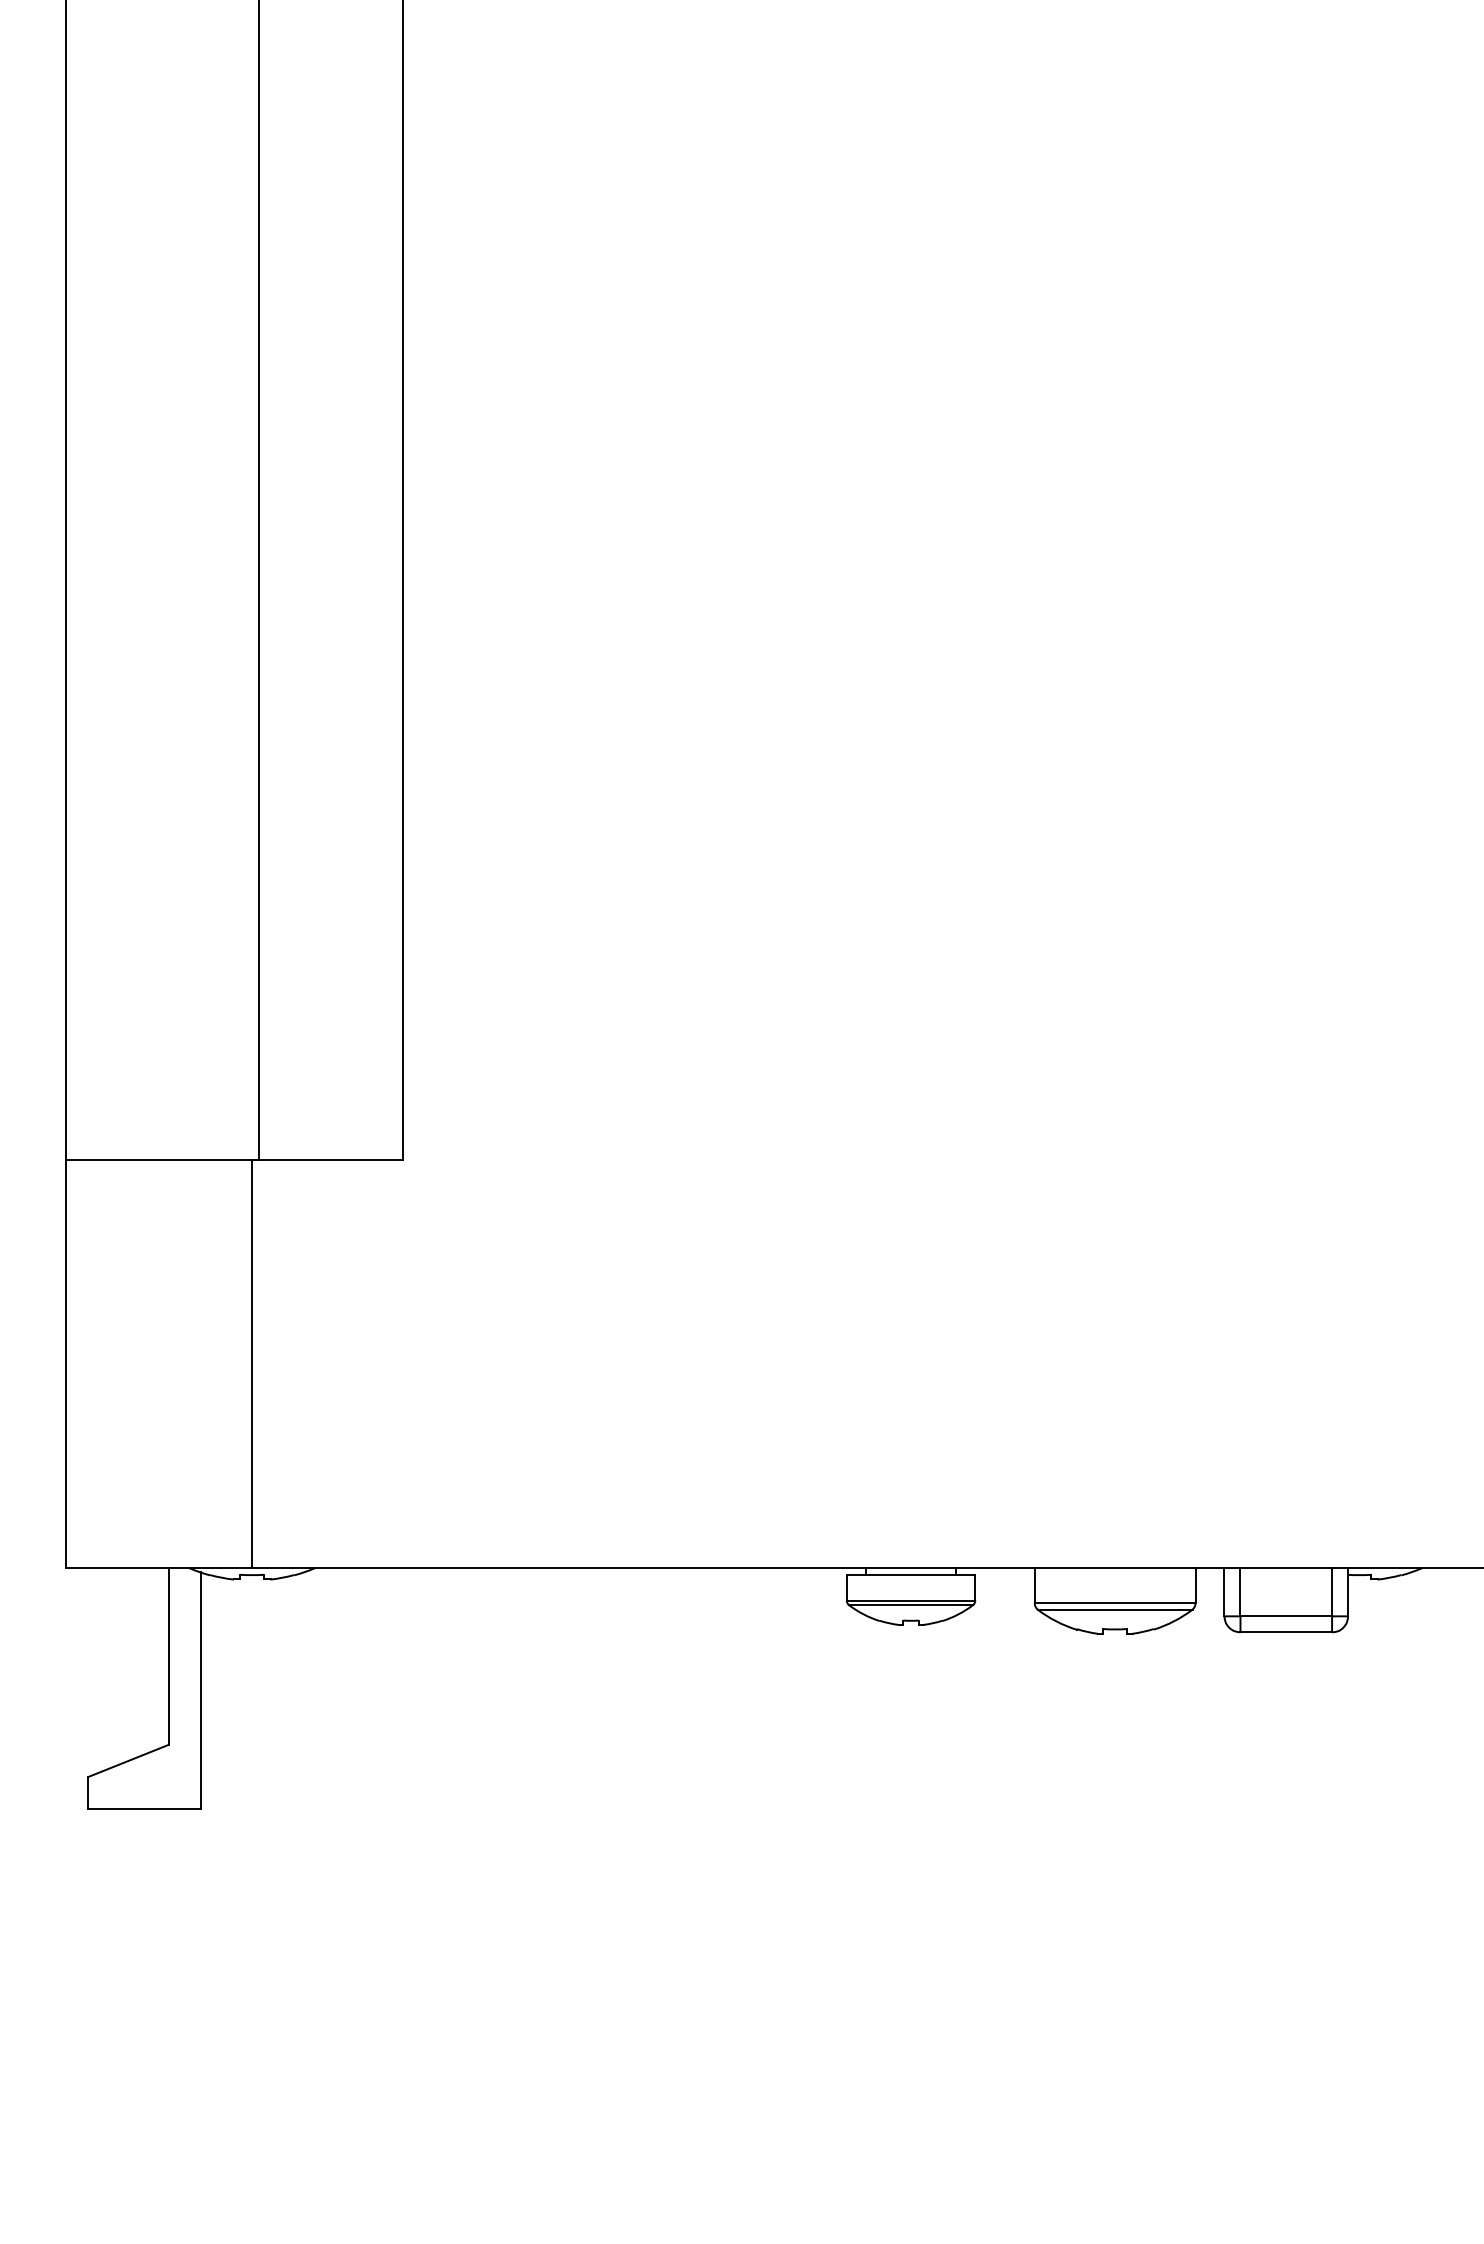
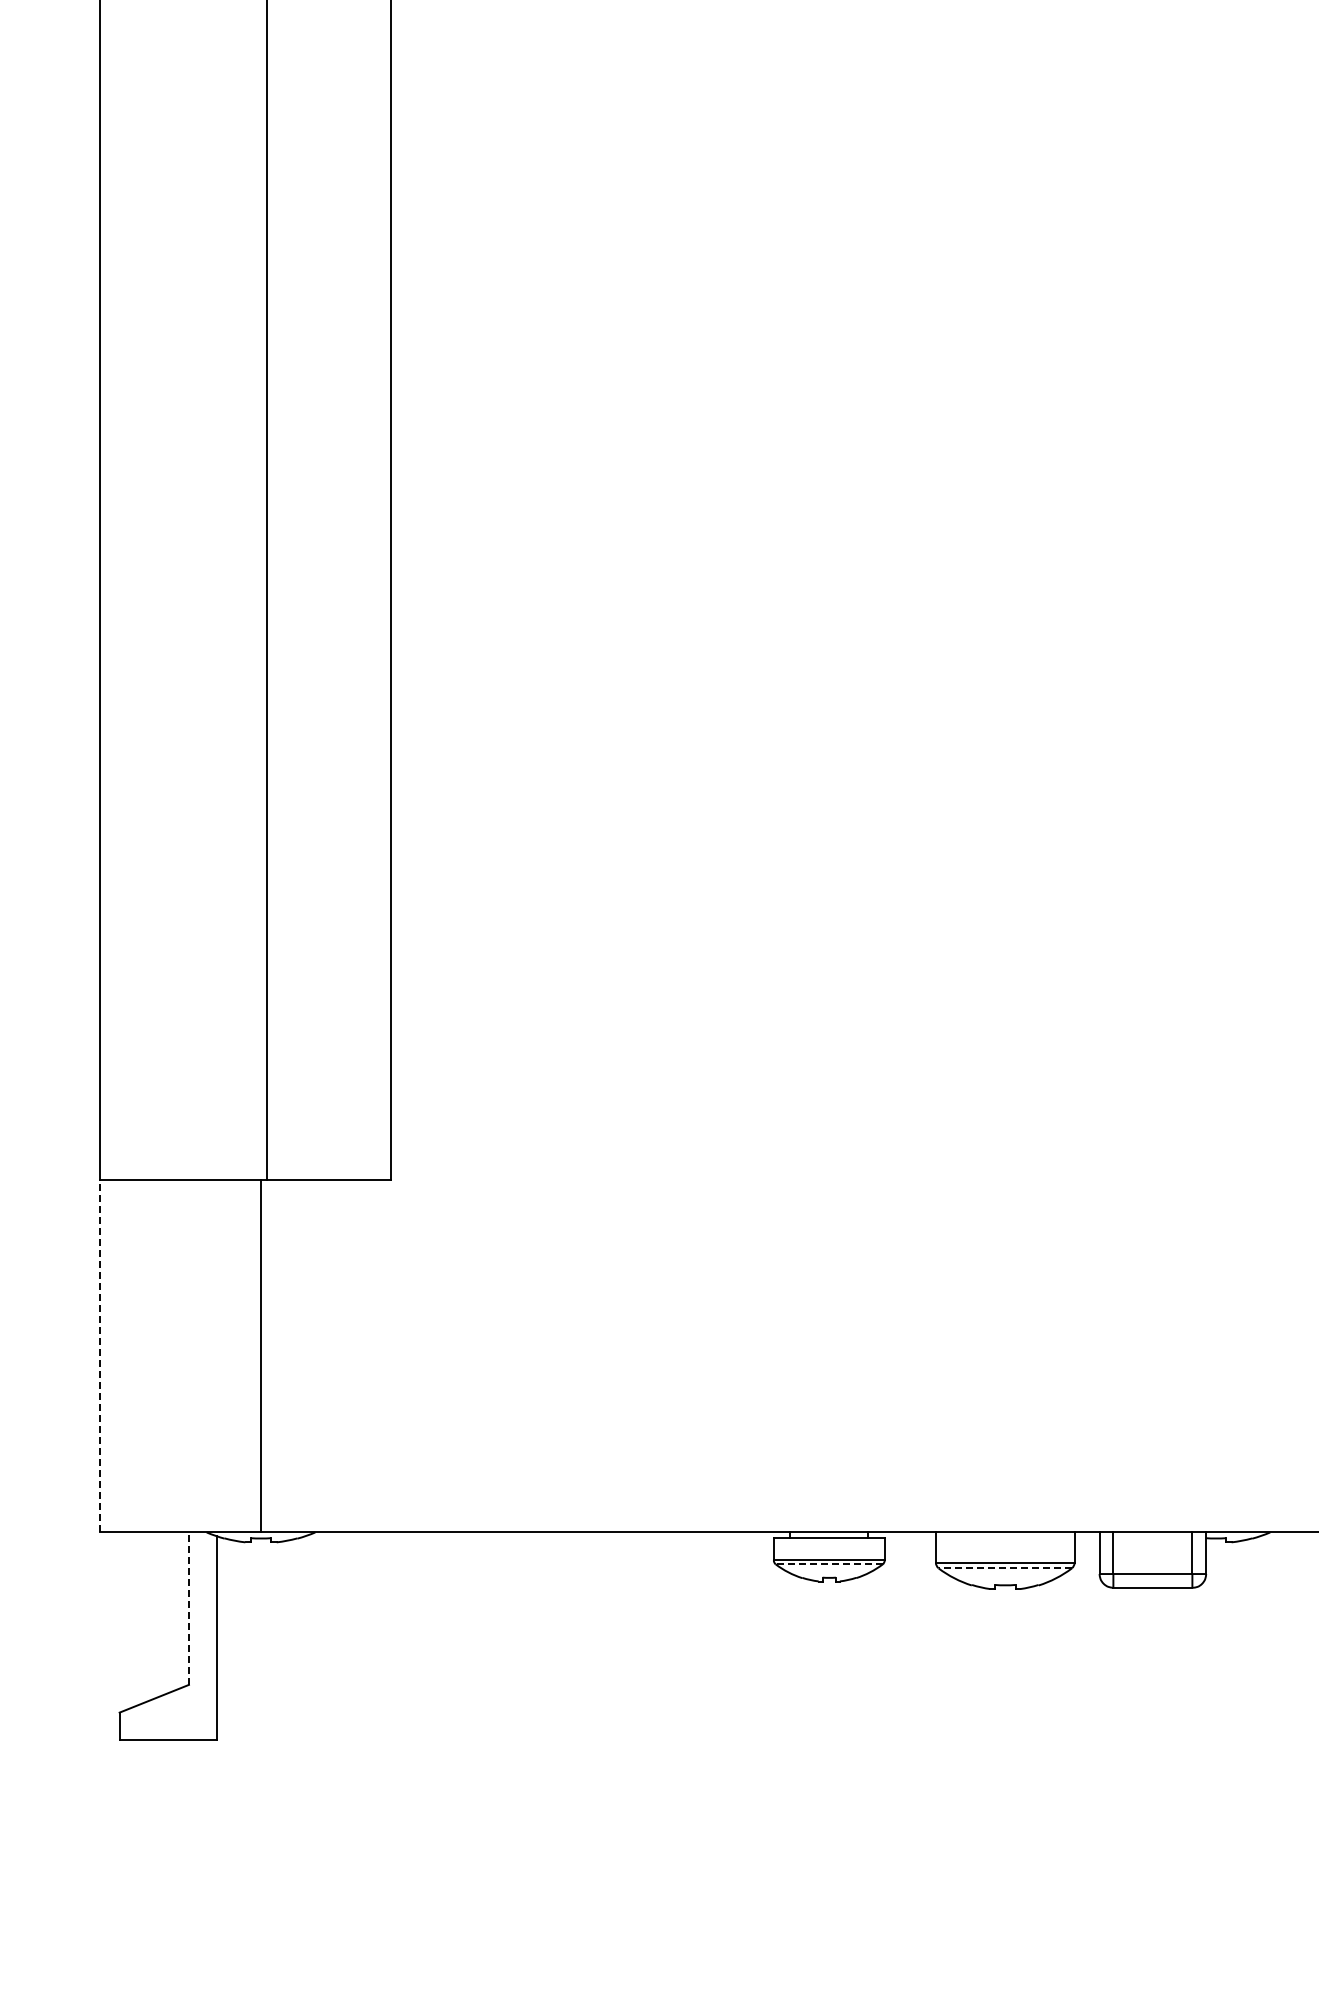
line: (66, 1362) -> (100, 1355), solid -> dashed
line: (910, 1605) -> (828, 1564), solid -> dashed
line: (1115, 1609) -> (1005, 1568), solid -> dashed
line: (168, 1656) -> (188, 1608), solid -> dashed

